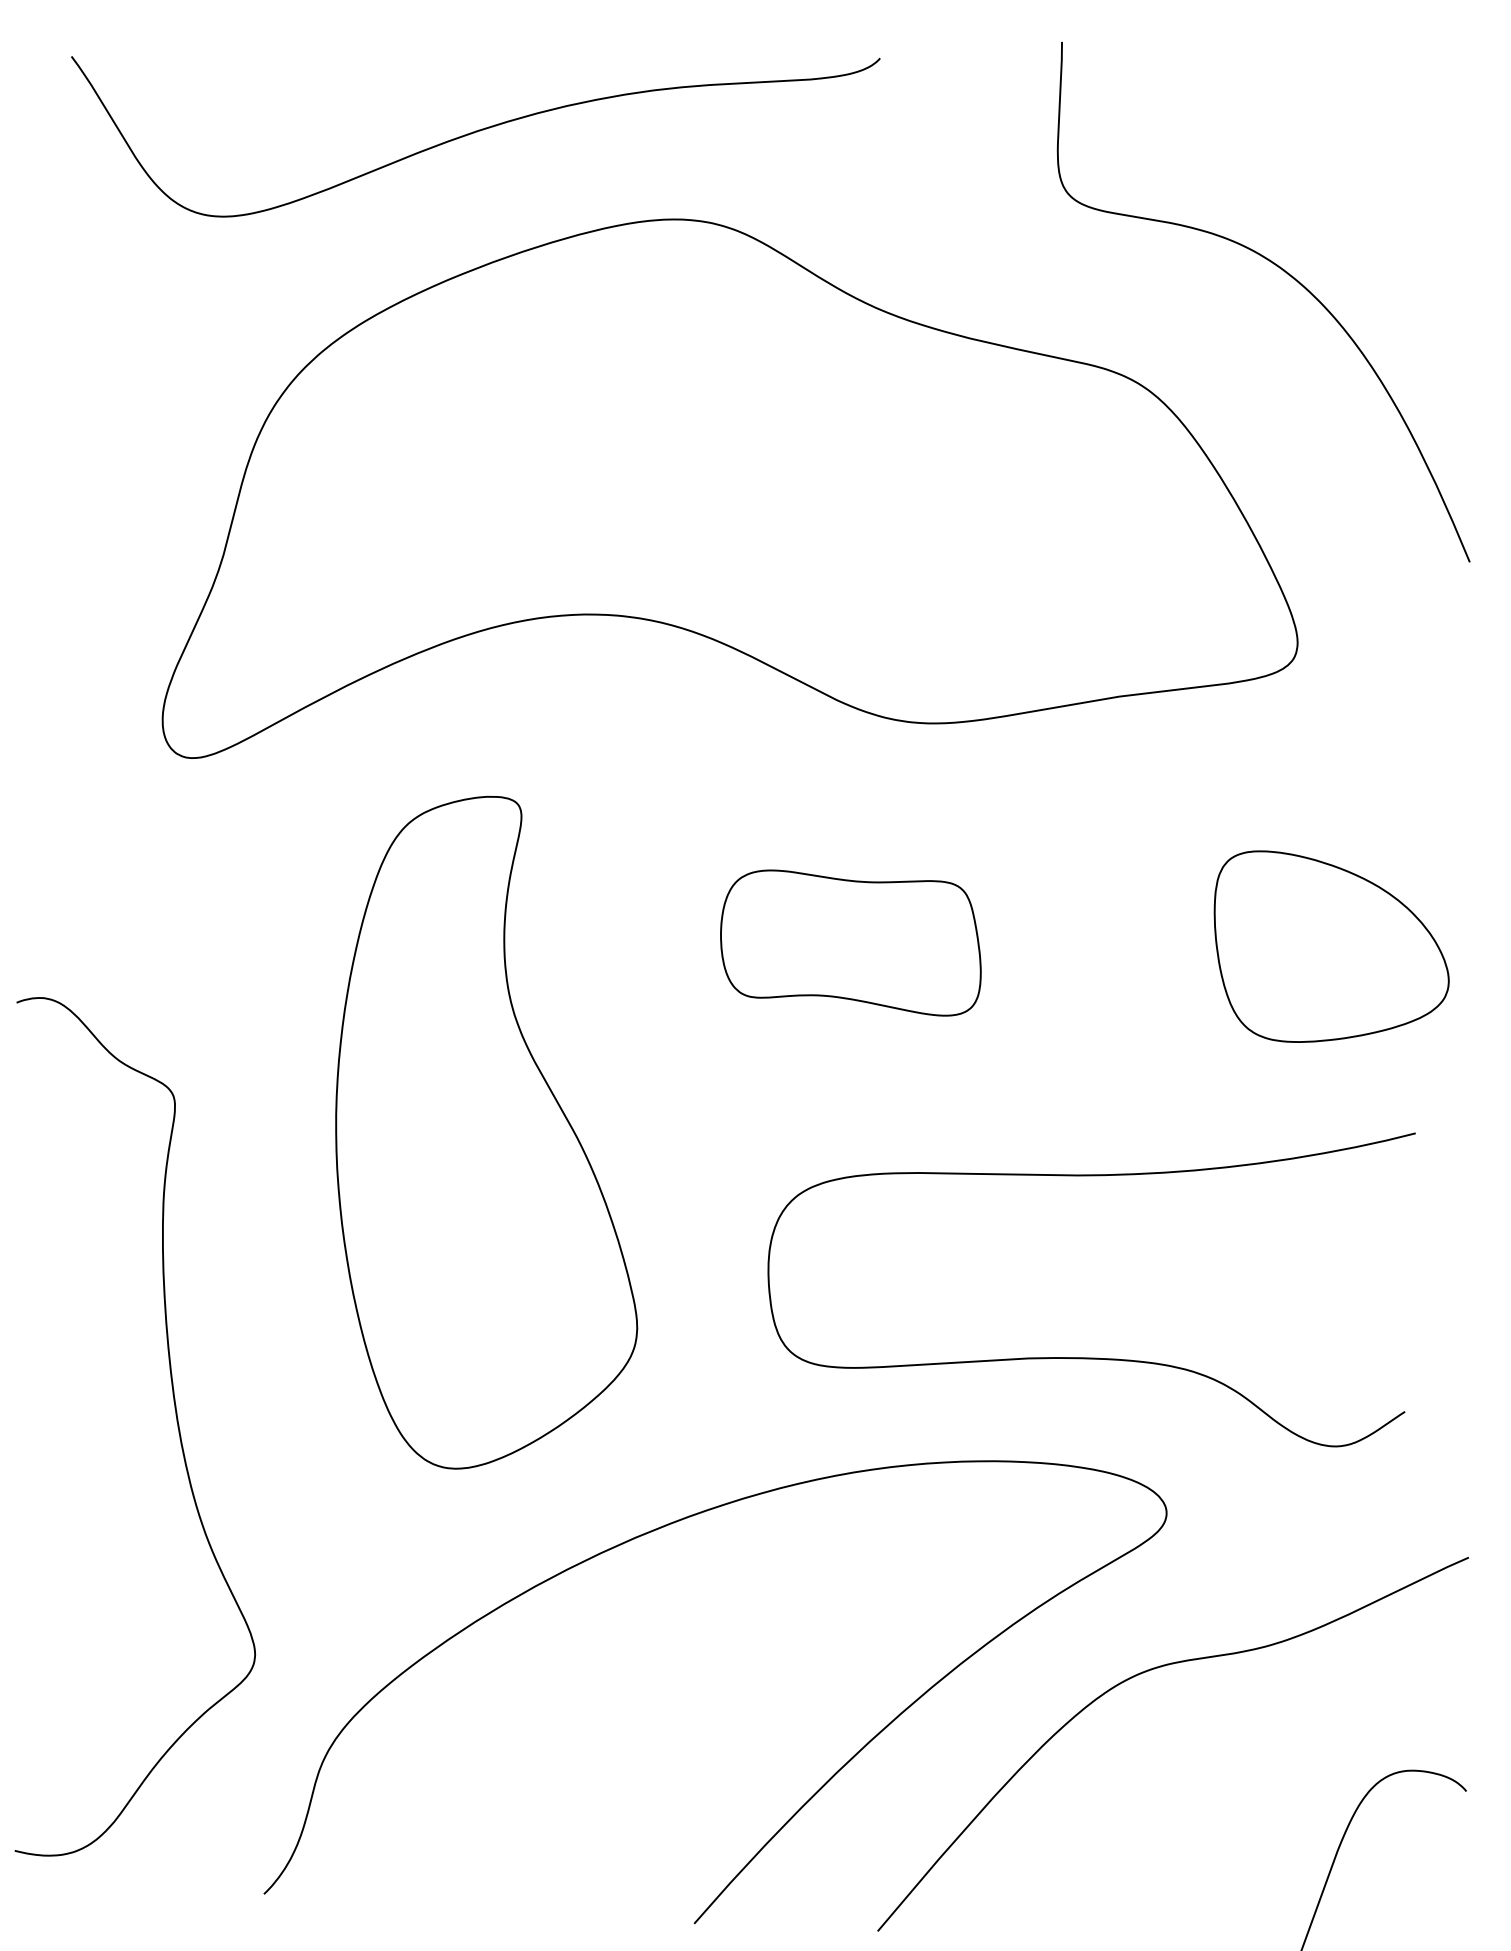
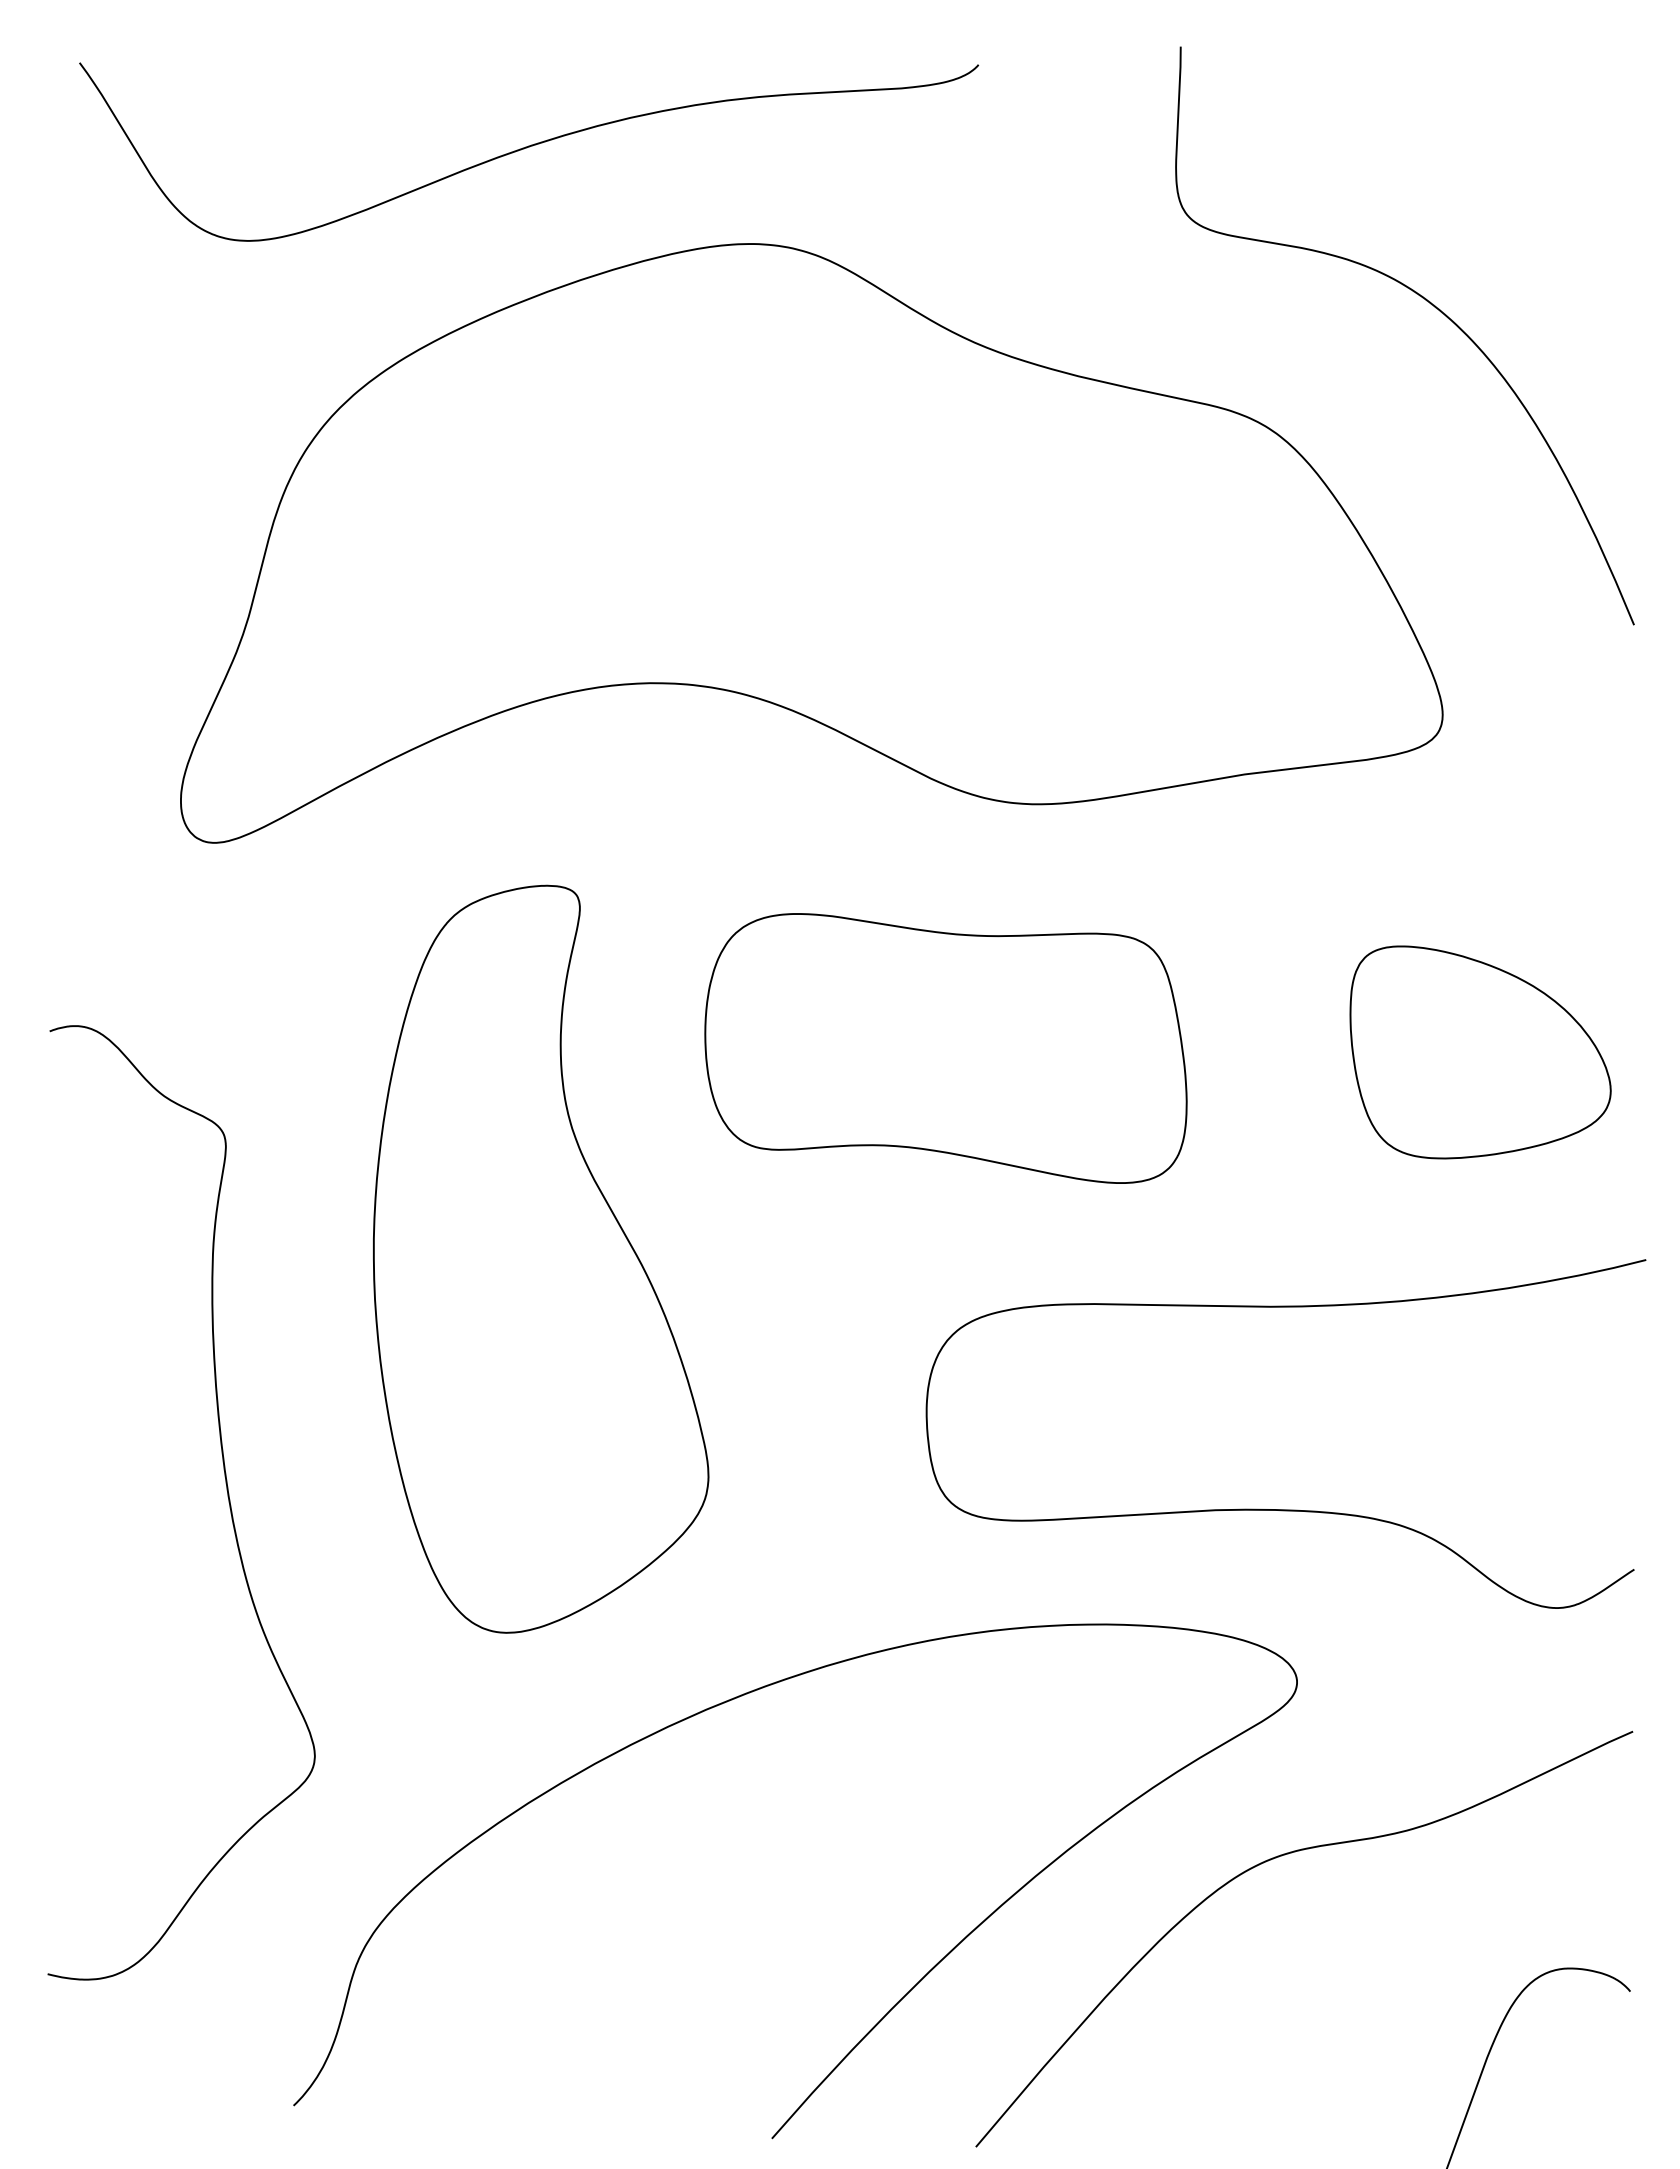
part: (850, 942) -> (945, 1047), size x1.67
curve: (1091, 1357) -> (1285, 1509), moved
curve: (176, 1422) -> (227, 1498), moved

